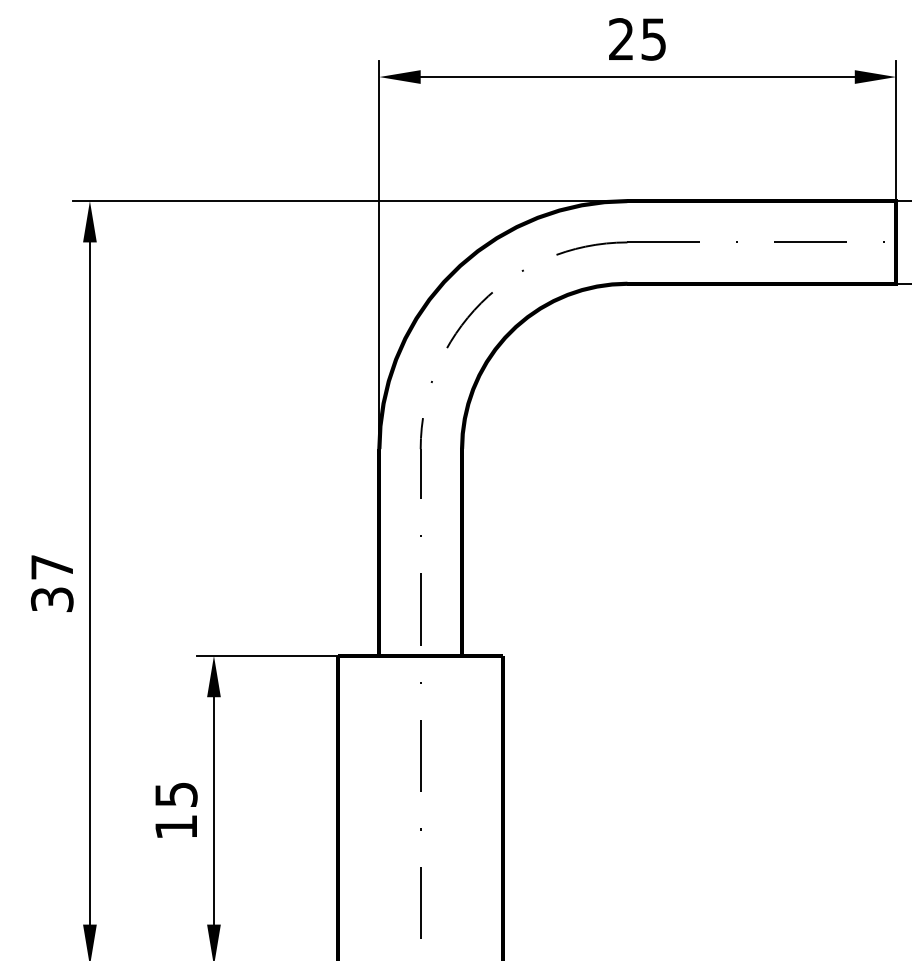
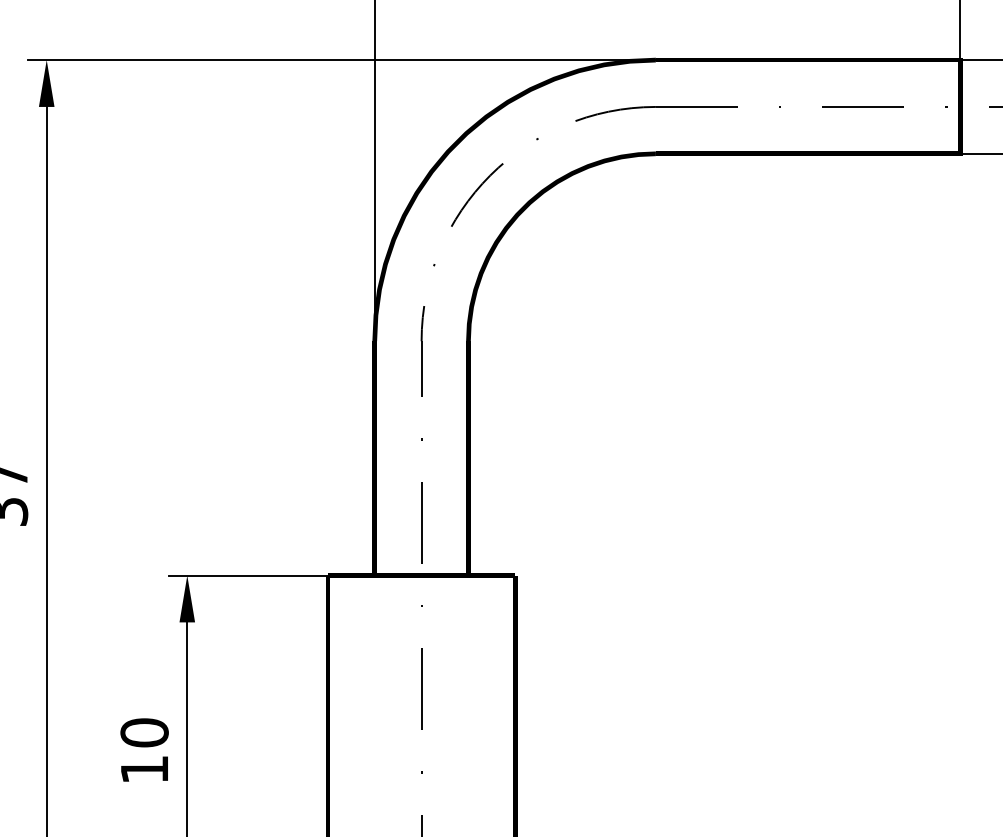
text: (176, 794) -> (144, 732), 15 -> 10

